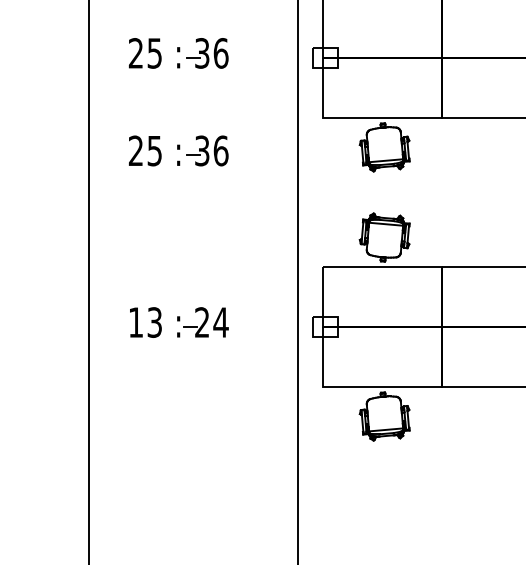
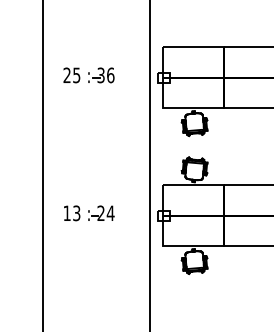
part: (177, 151) -> (88, 125), removed

